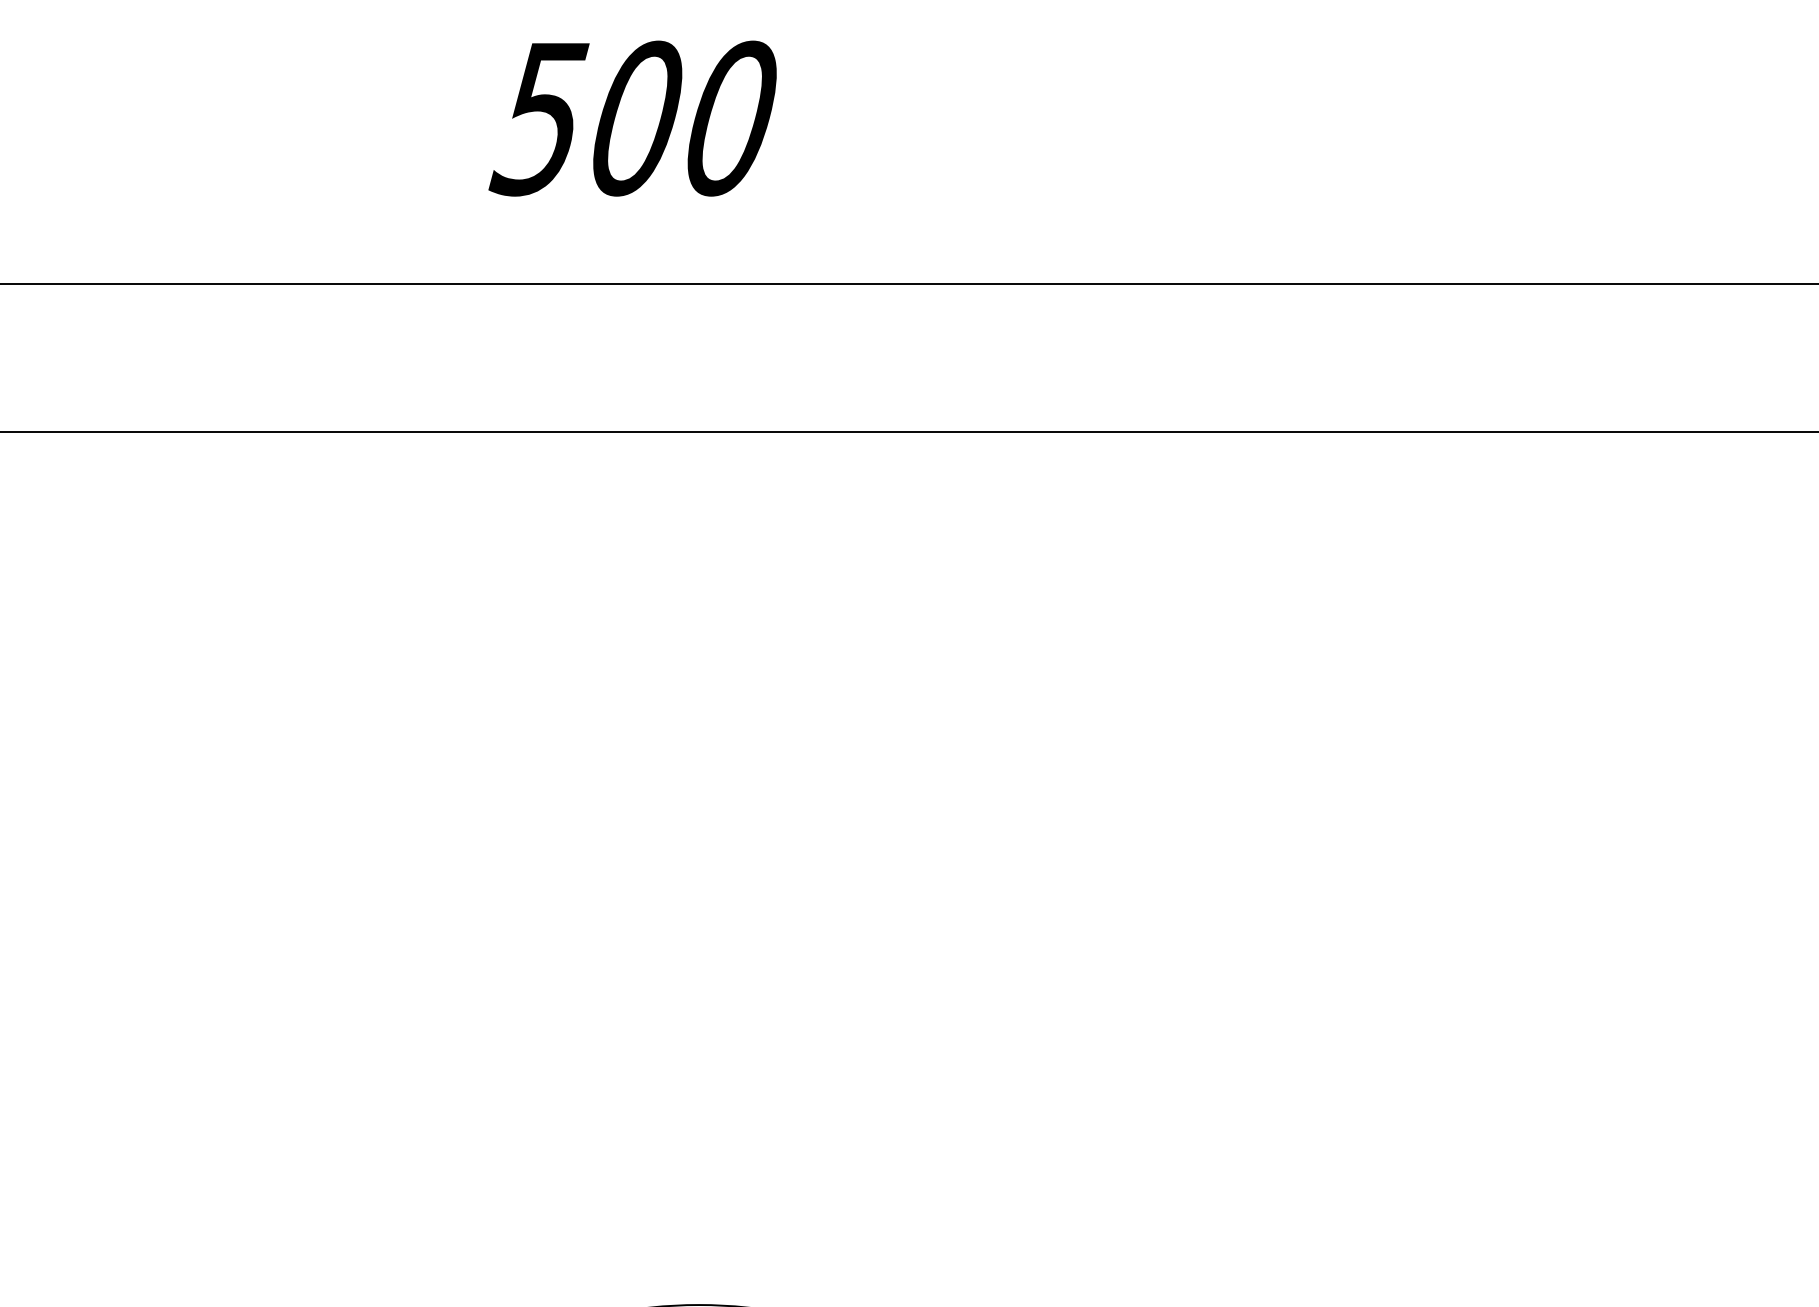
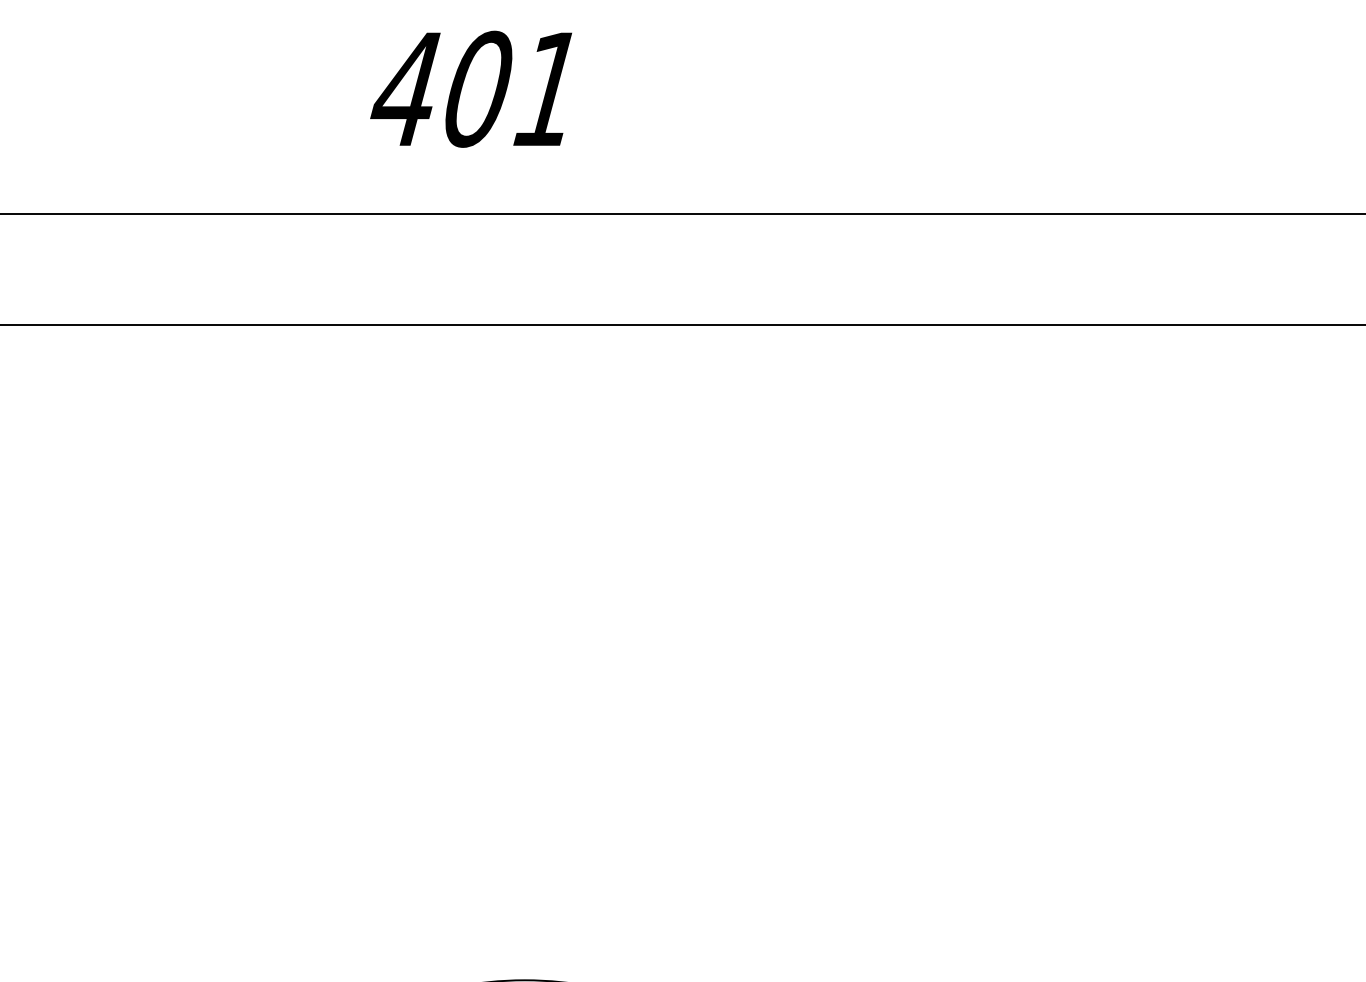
text: (632, 118) -> (474, 89), 500 -> 401

